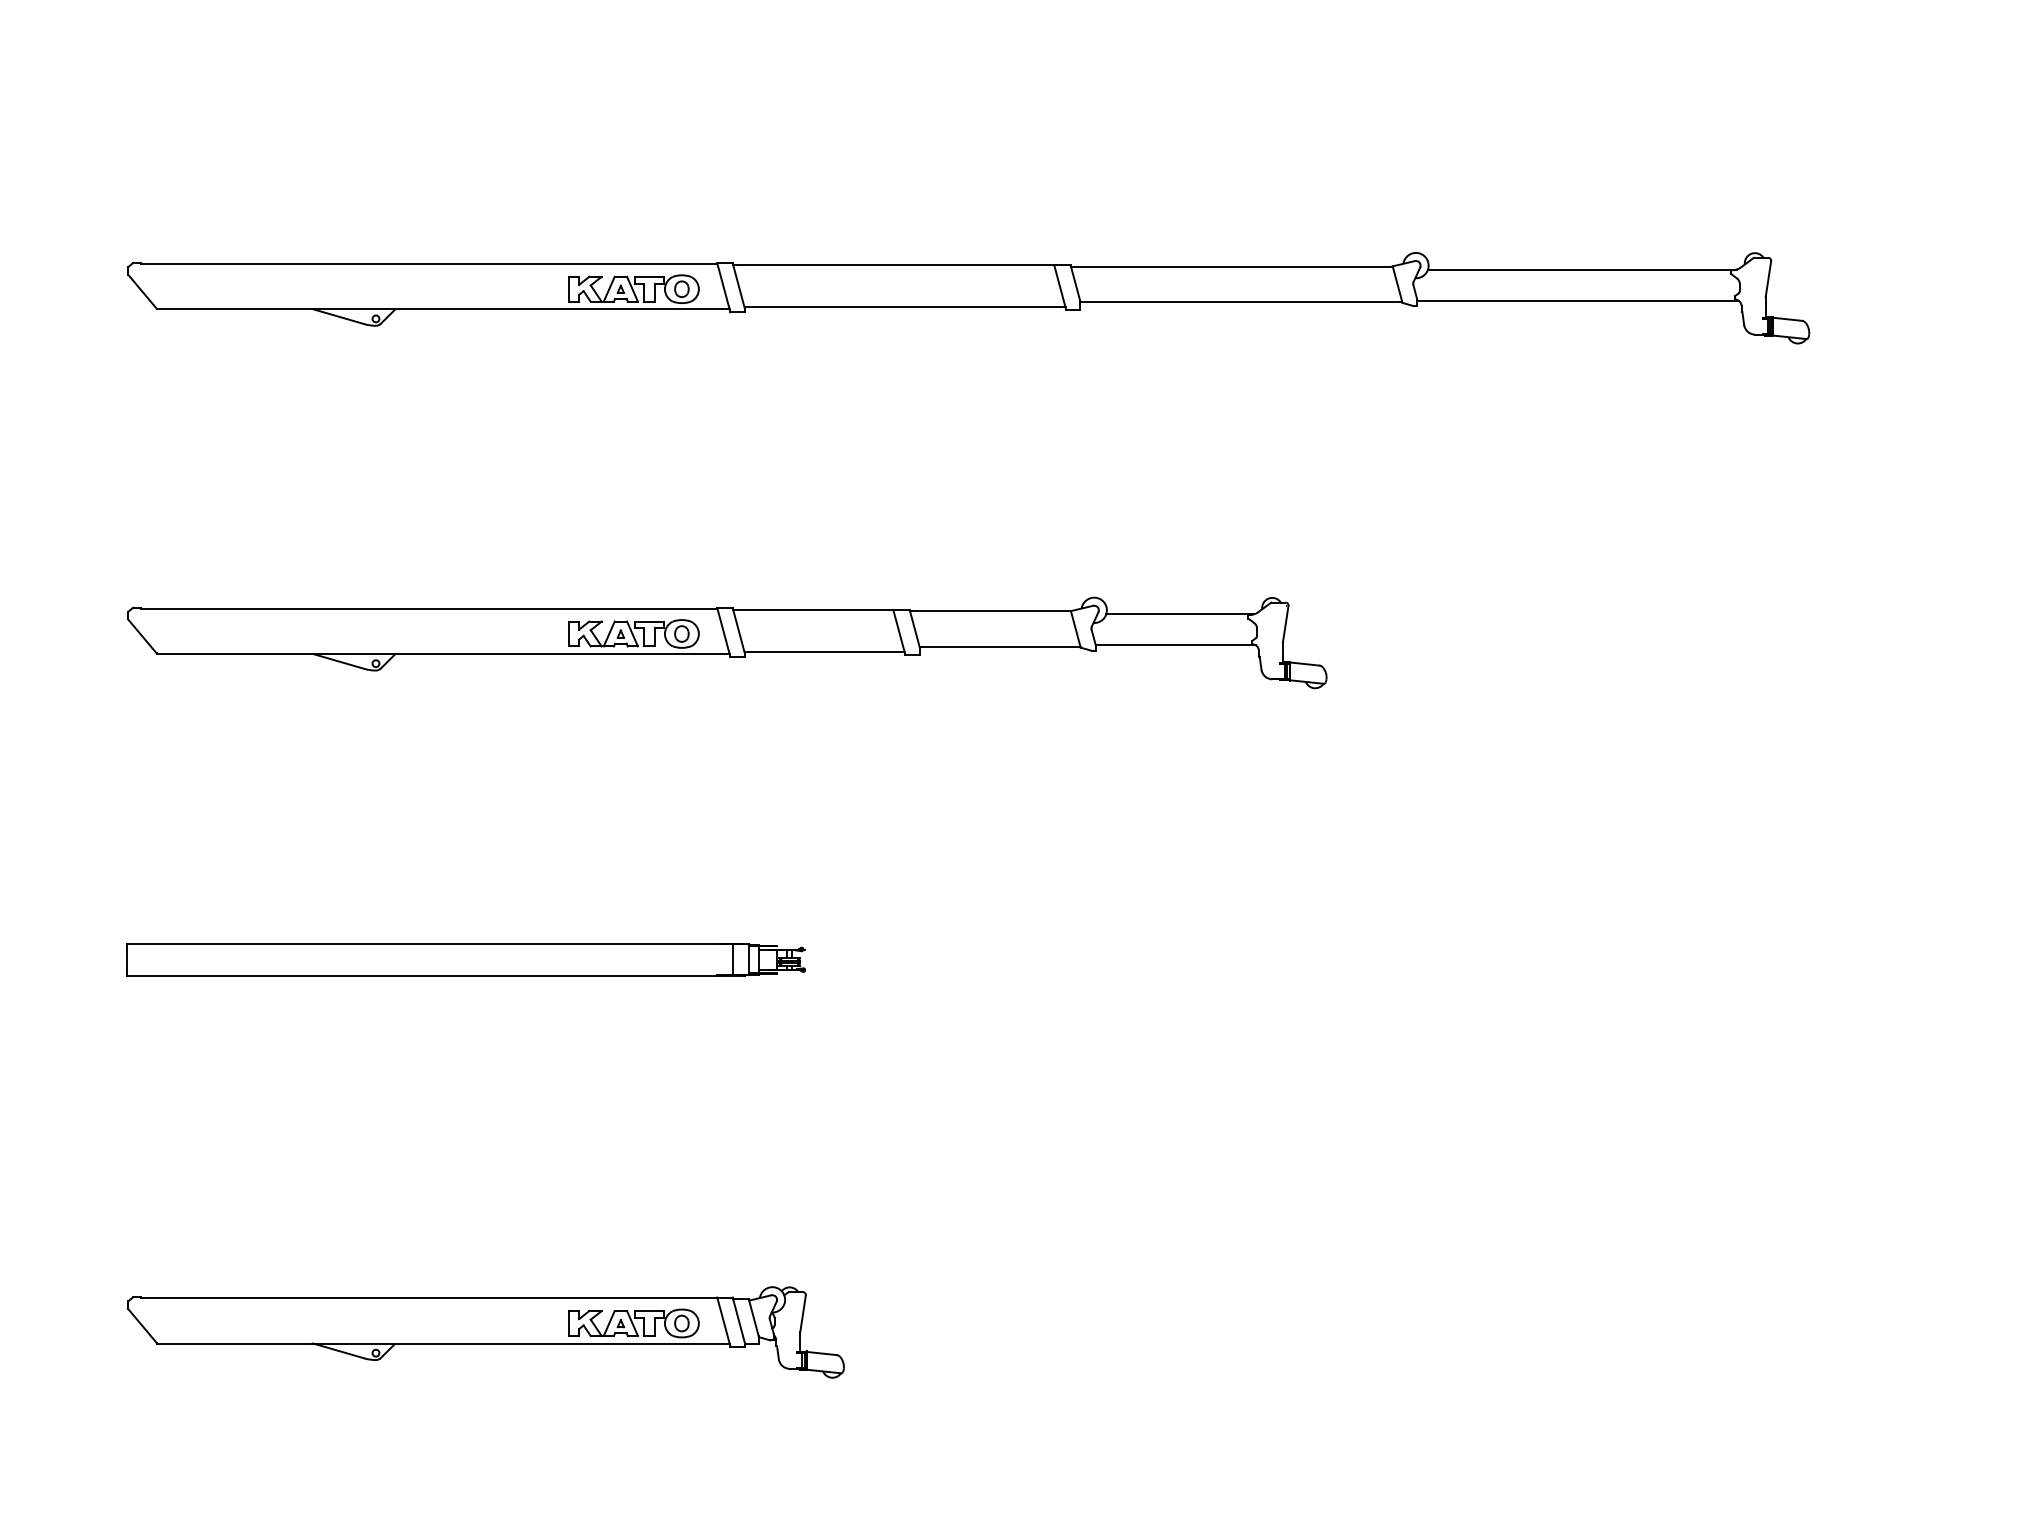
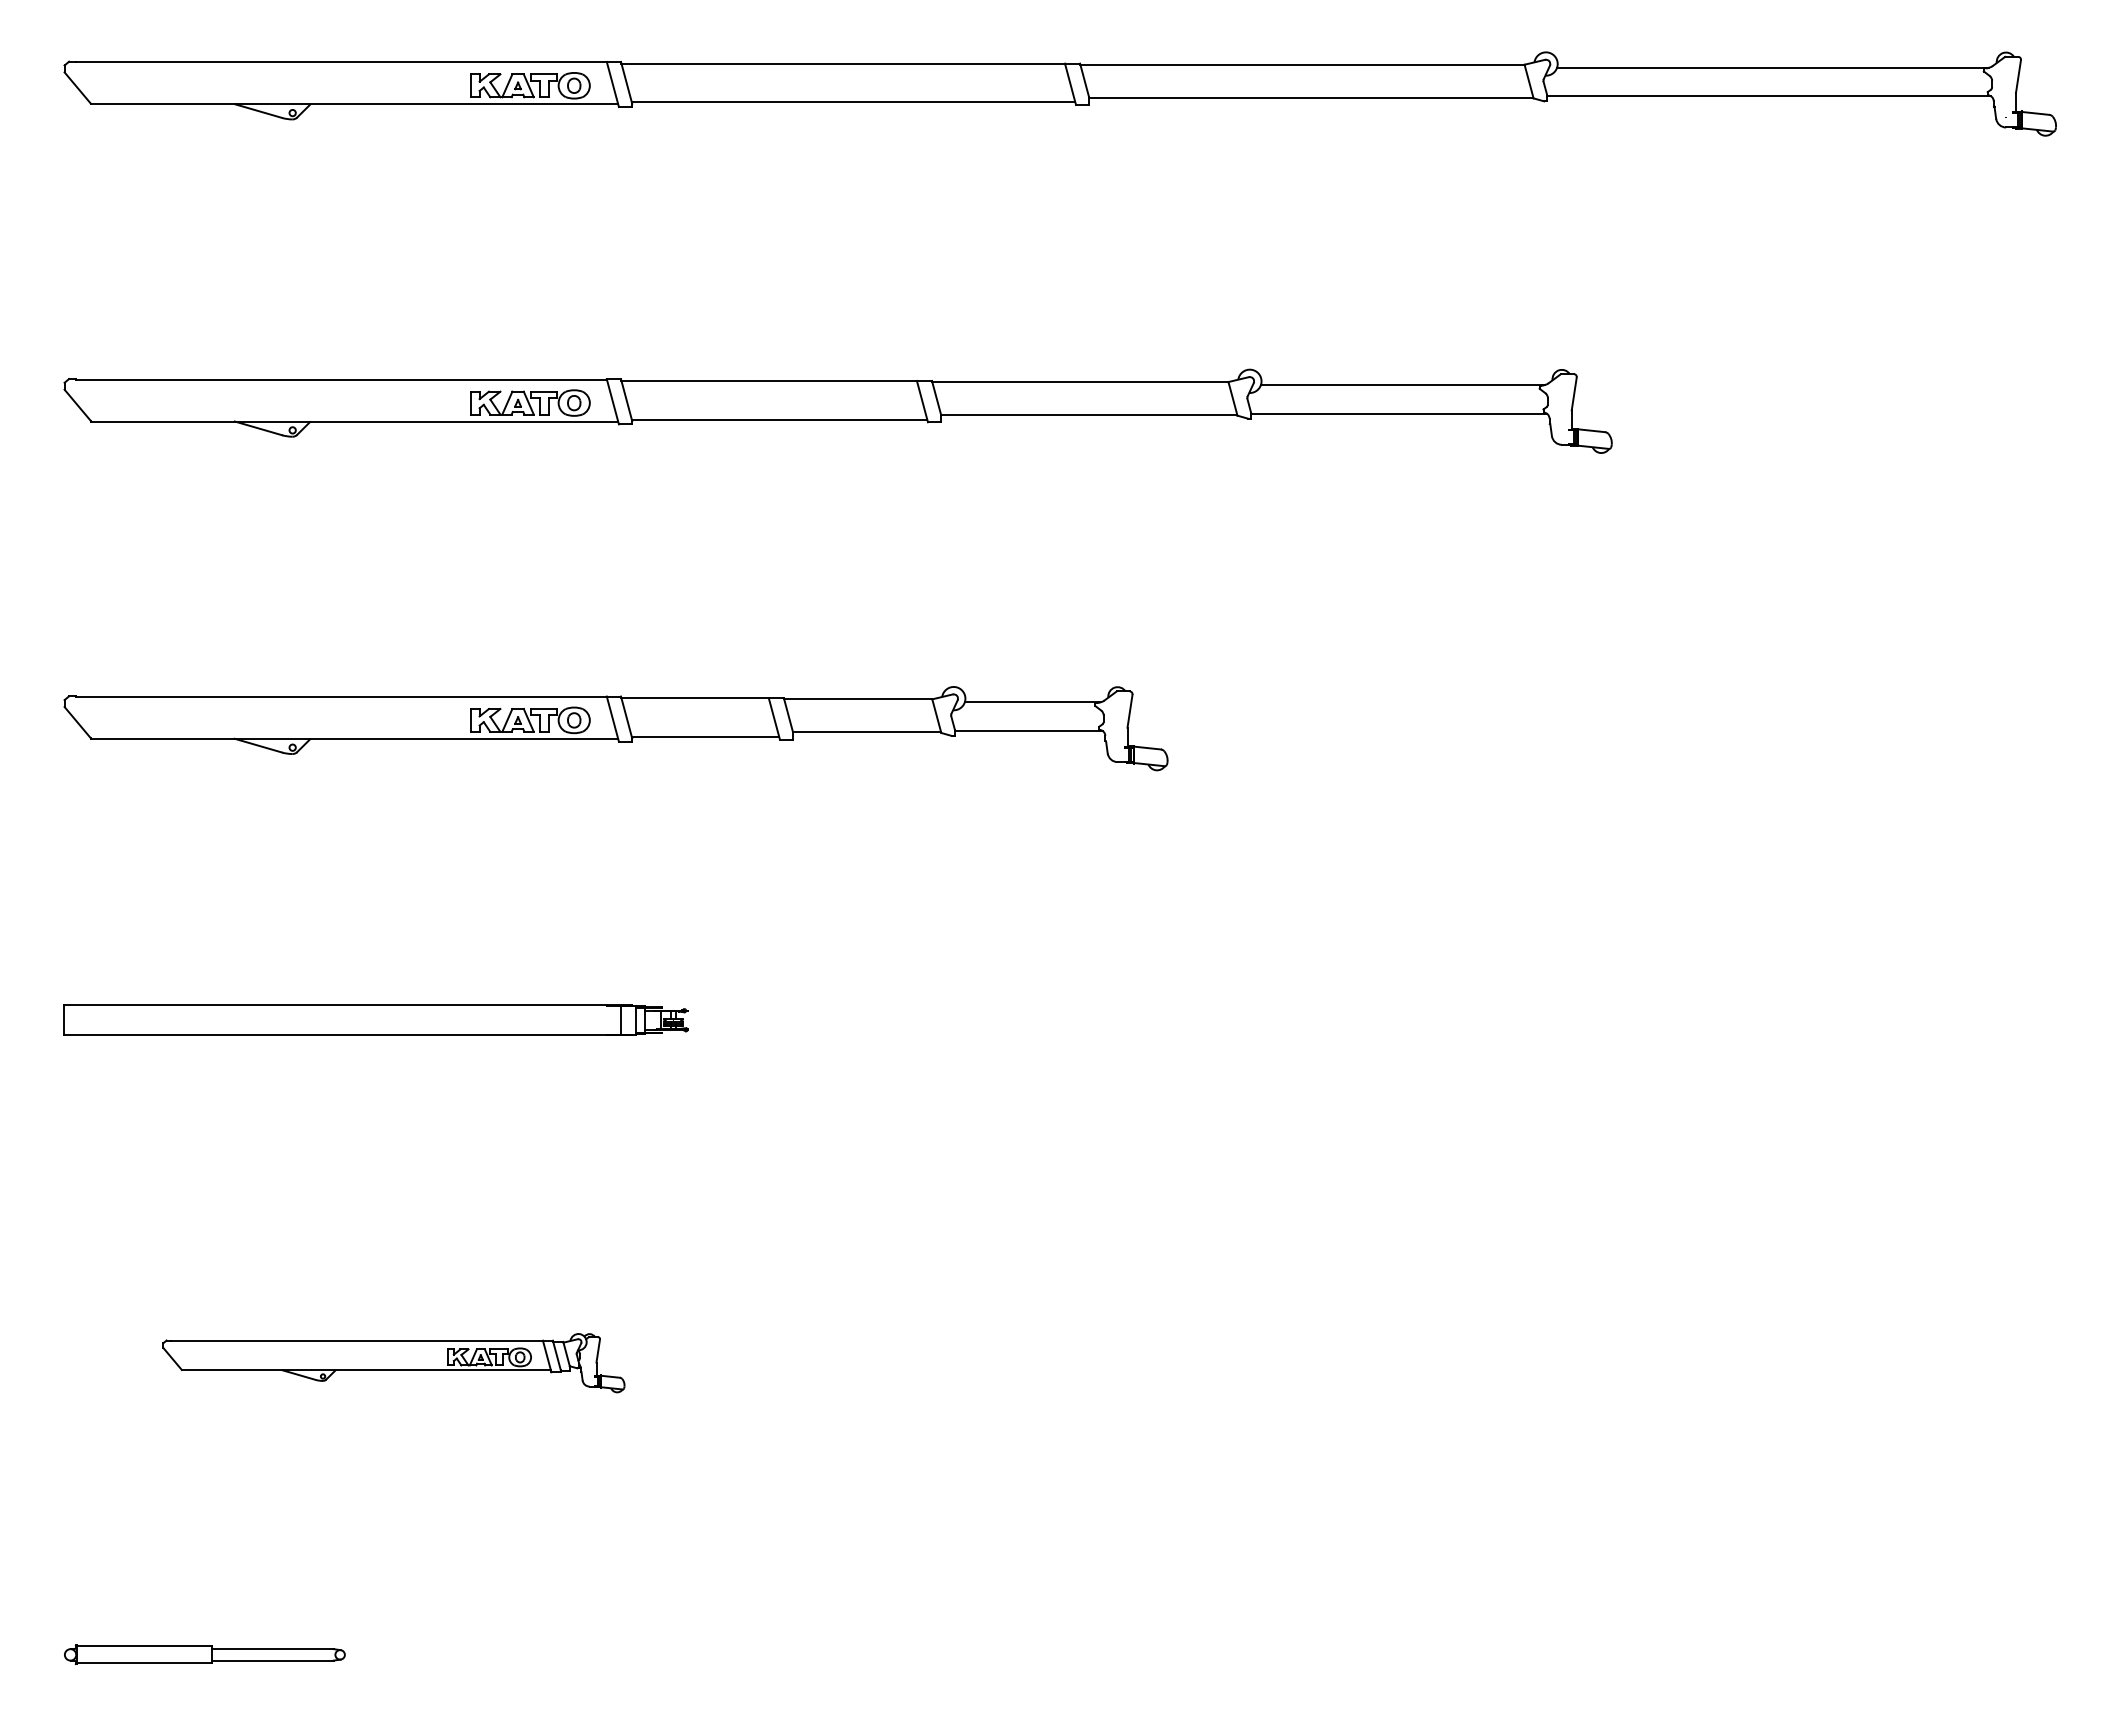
part: (485, 1331) -> (393, 1362), size x0.7

